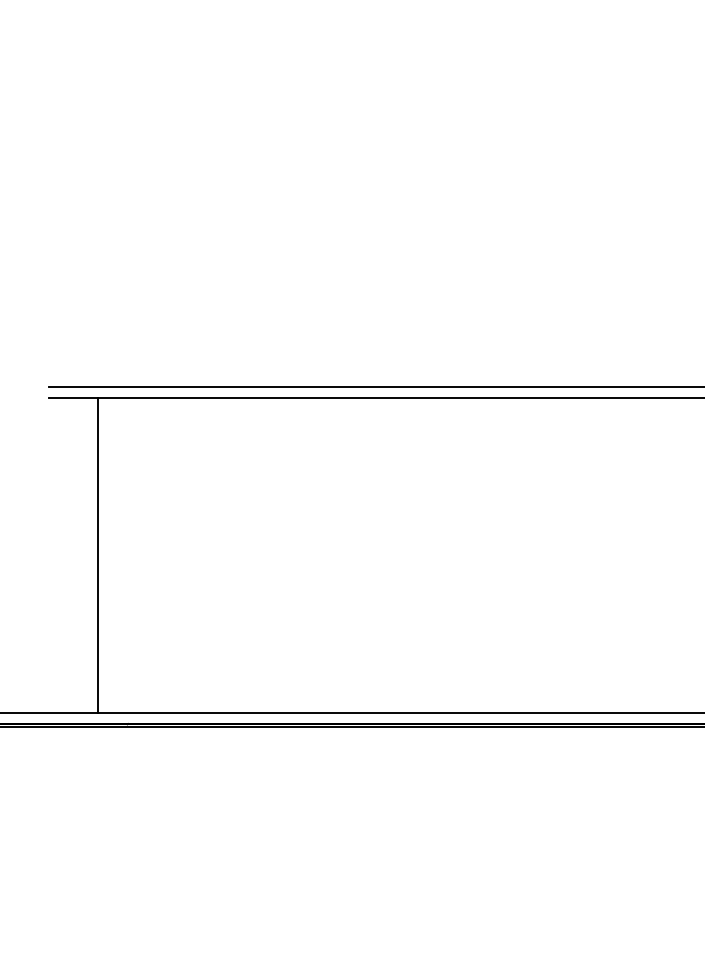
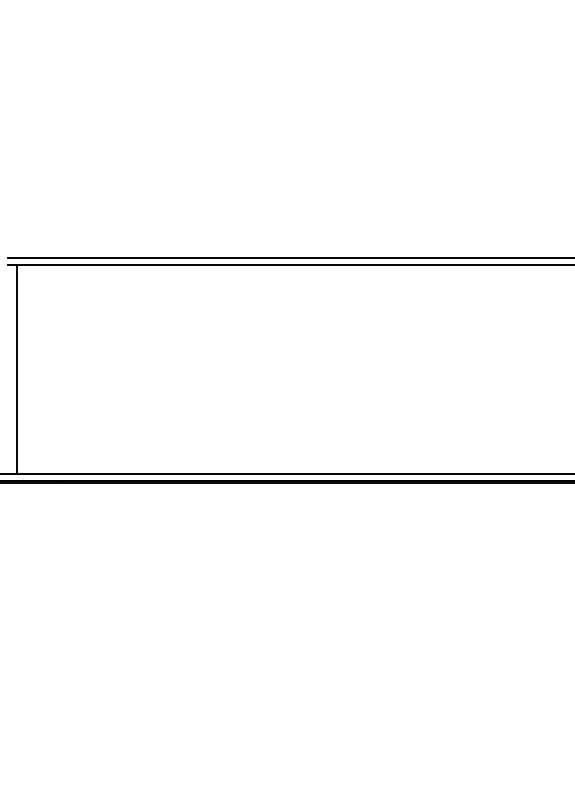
line: (98, 555) -> (17, 369), moved

